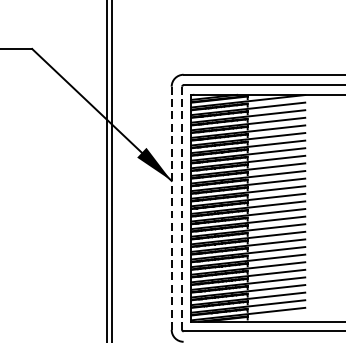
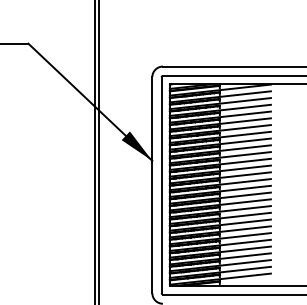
line: (171, 207) -> (152, 184), dashed -> solid
line: (182, 207) -> (161, 184), dashed -> solid

